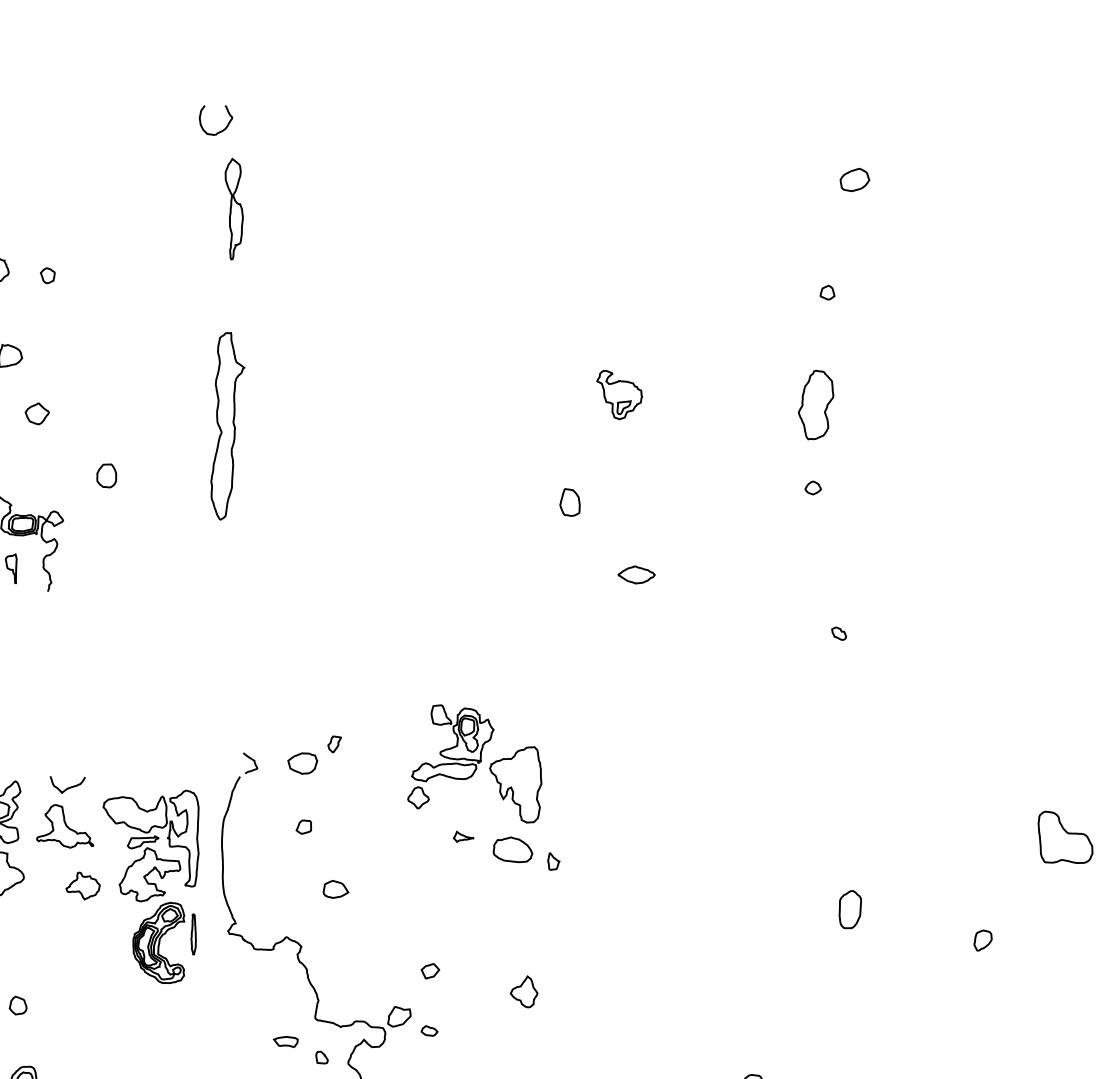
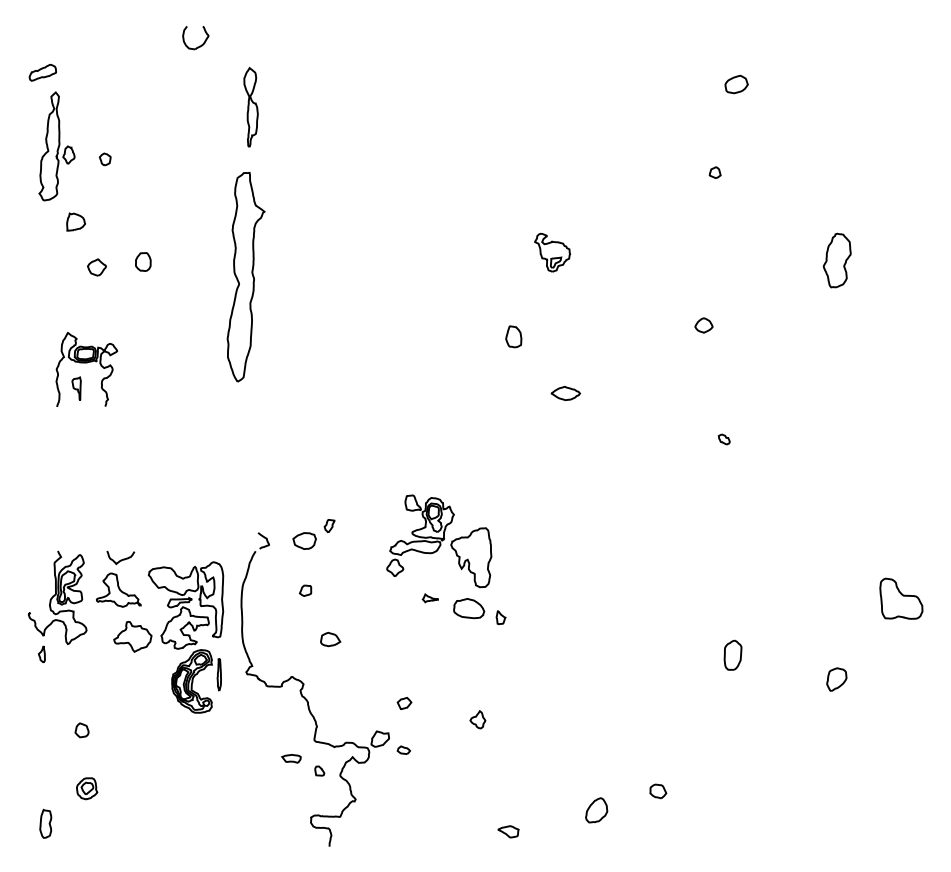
part: (220, 130) -> (199, 45), moved
part: (815, 404) -> (836, 260), moved
part: (227, 426) -> (245, 277), size x1.43
part: (106, 475) -> (143, 261), moved
part: (812, 488) -> (703, 325), size x1.43
part: (82, 885) -> (132, 636), size x1.43
part: (982, 940) -> (836, 679), size x1.43
part: (523, 991) -> (477, 719), size x0.71

